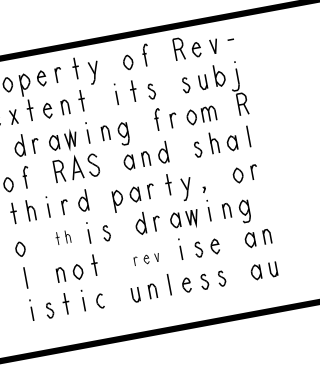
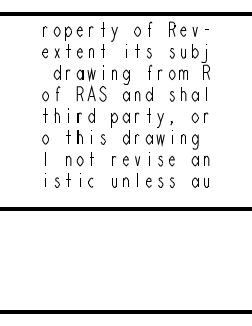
part: (62, 236) -> (74, 136), size x1.67
part: (146, 259) -> (125, 161), size x1.67

